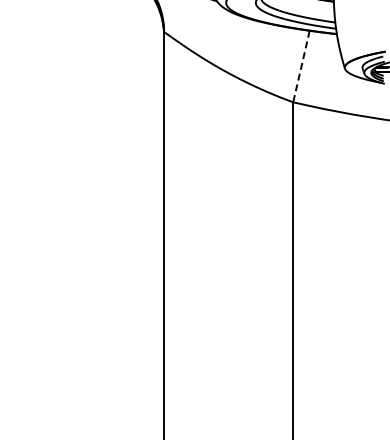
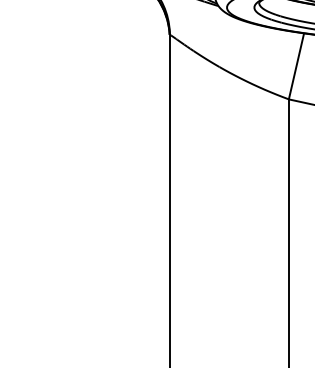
line: (301, 66) -> (296, 66), dashed -> solid

